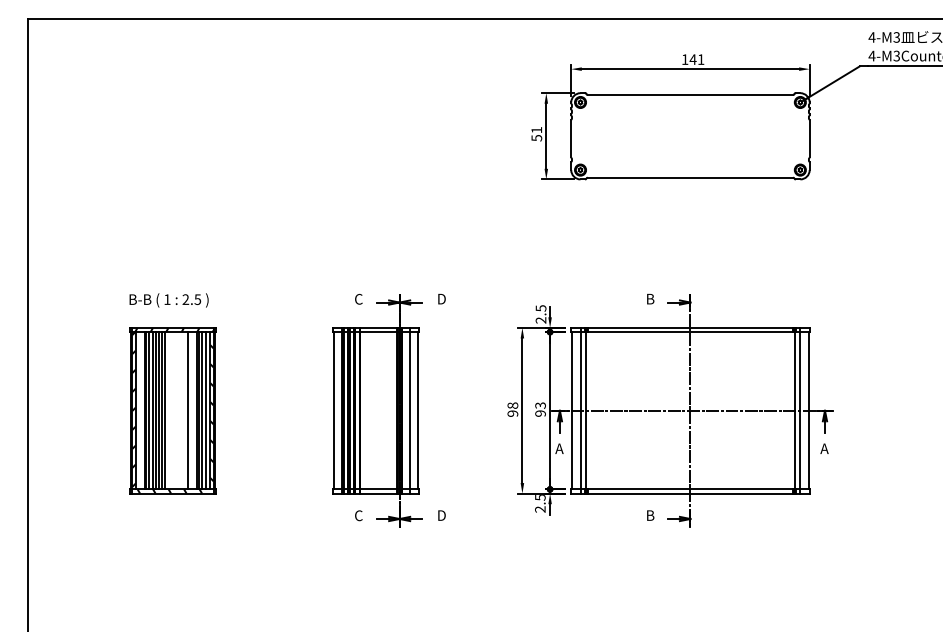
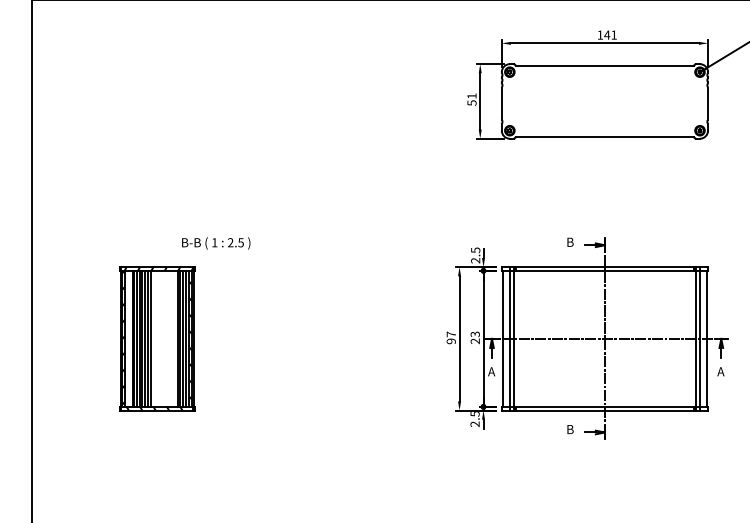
text: (168, 300) -> (215, 243), moved
text: (512, 405) -> (450, 334), 98 -> 97
line: (188, 410) -> (170, 338), removed
part: (388, 410) -> (343, 338), removed
text: (540, 413) -> (475, 341), 93 -> 23

